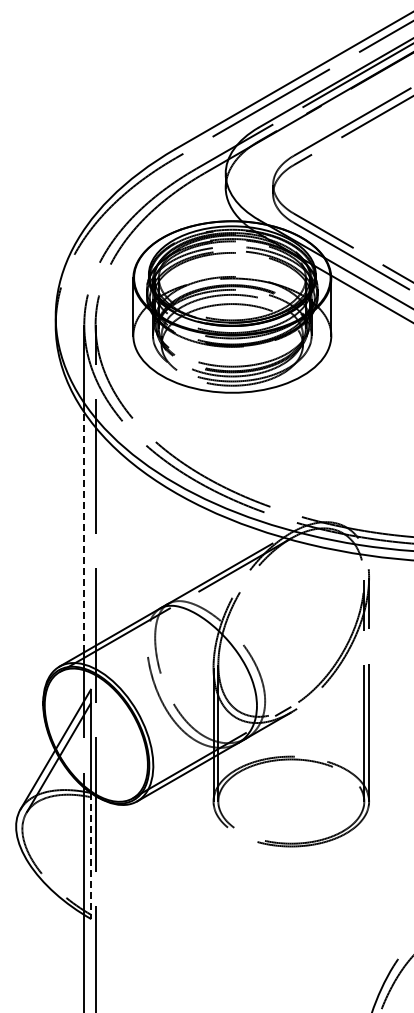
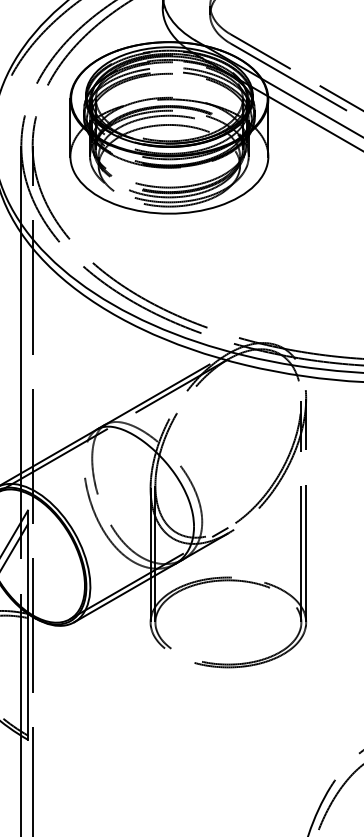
line: (84, 532) -> (21, 353), dashed -> solid
line: (91, 856) -> (28, 677), dashed -> solid

